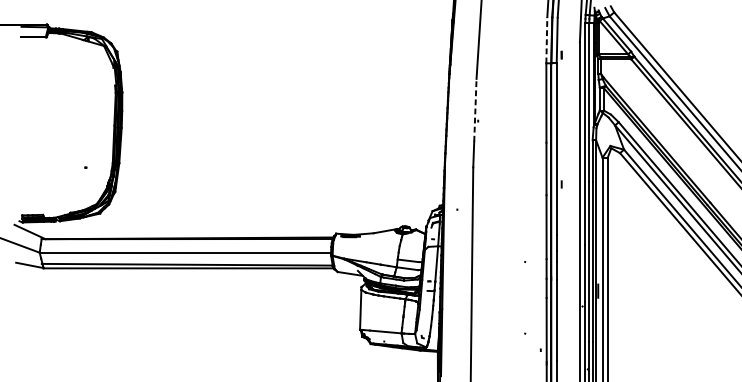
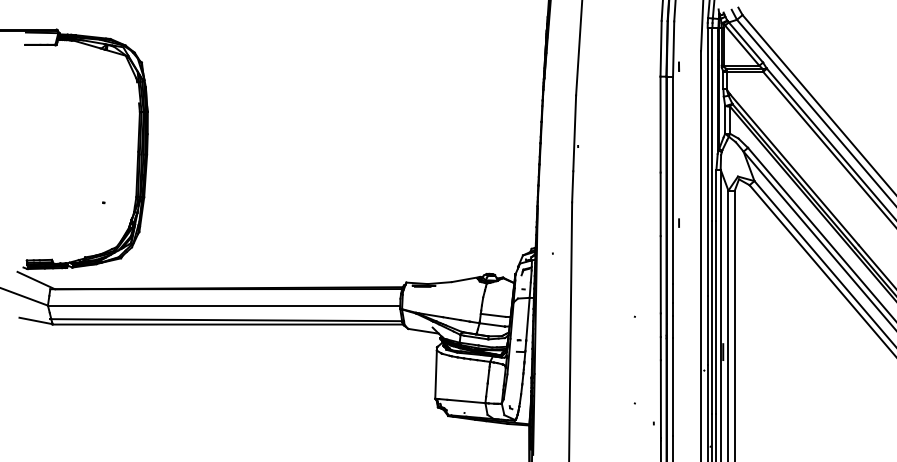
line: (547, 40) -> (661, 48), dashed -> solid
line: (475, 110) -> (574, 133), dashed -> solid

